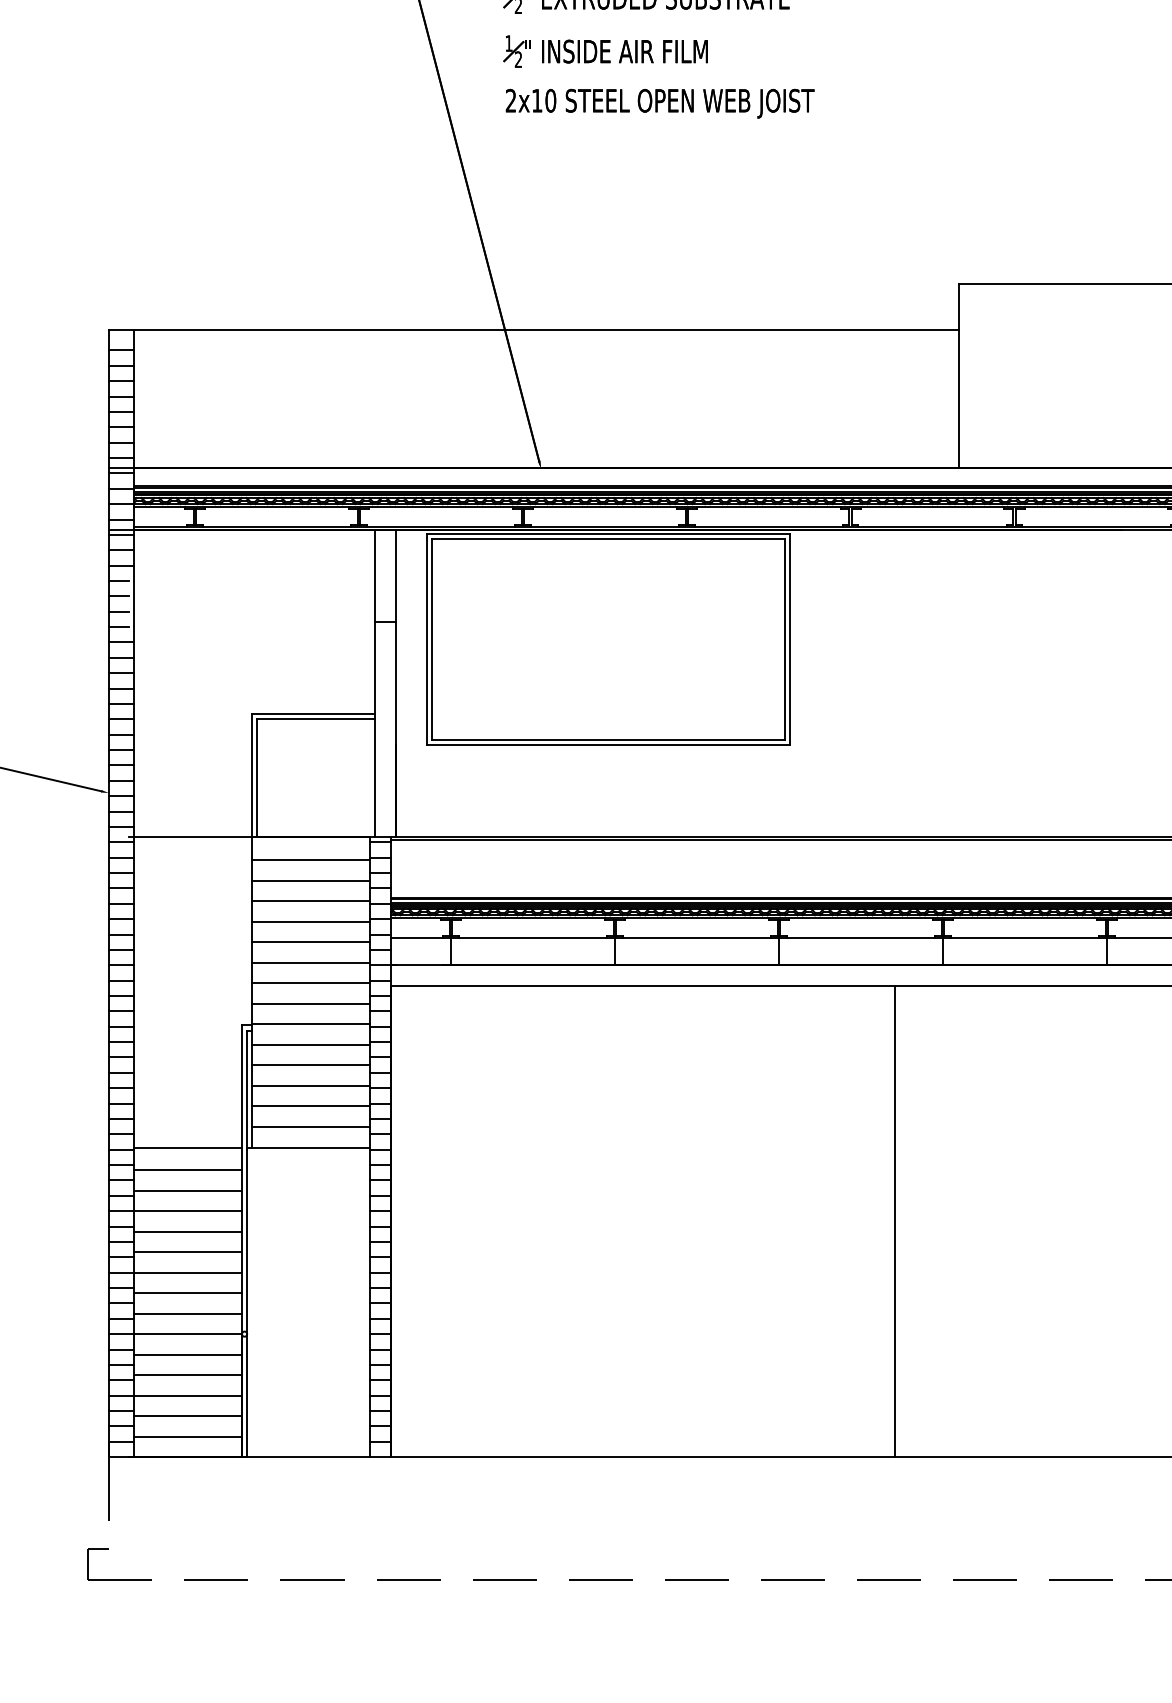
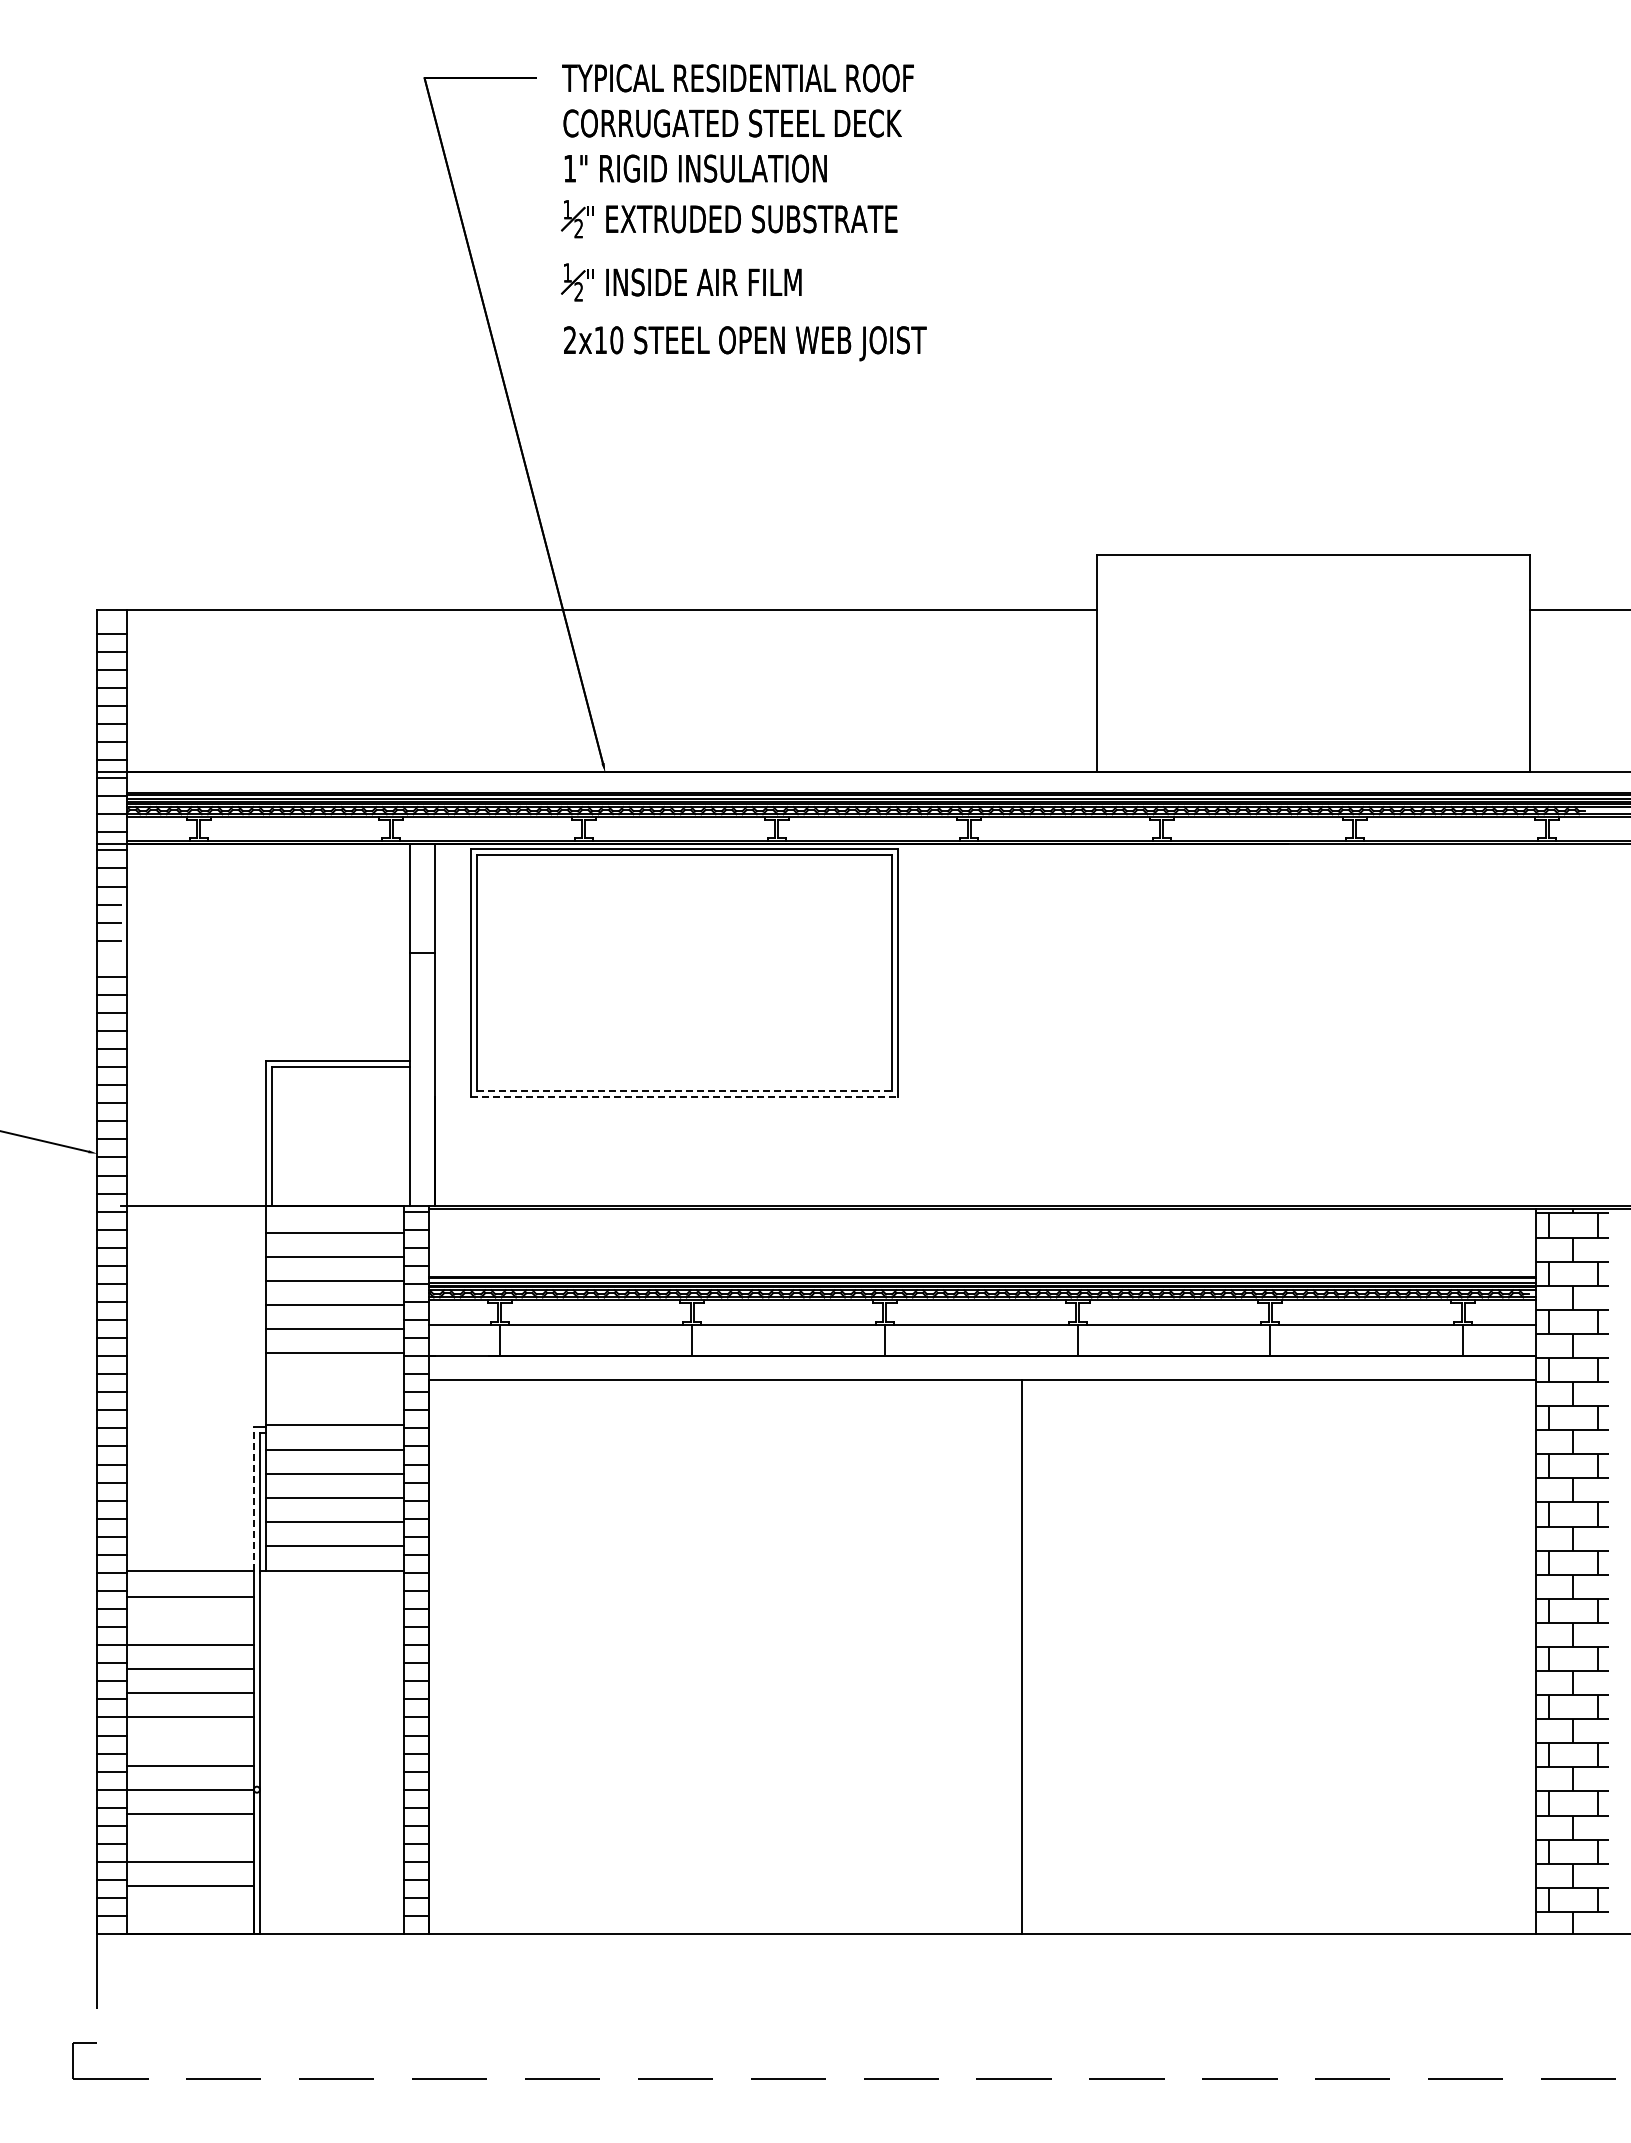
line: (119, 626) -> (109, 958), removed
line: (608, 740) -> (684, 1091), solid -> dashed
line: (608, 745) -> (684, 1097), solid -> dashed
line: (310, 983) -> (334, 1377), removed
line: (310, 1003) -> (334, 1401), removed
line: (241, 1086) -> (253, 1498), solid -> dashed
line: (188, 1191) -> (190, 1621), removed
line: (188, 1293) -> (190, 1741), removed
line: (188, 1374) -> (190, 1837), removed
line: (188, 1436) -> (190, 1910), removed

